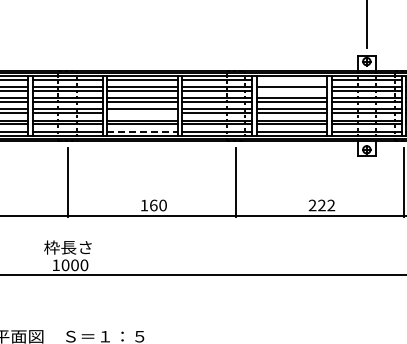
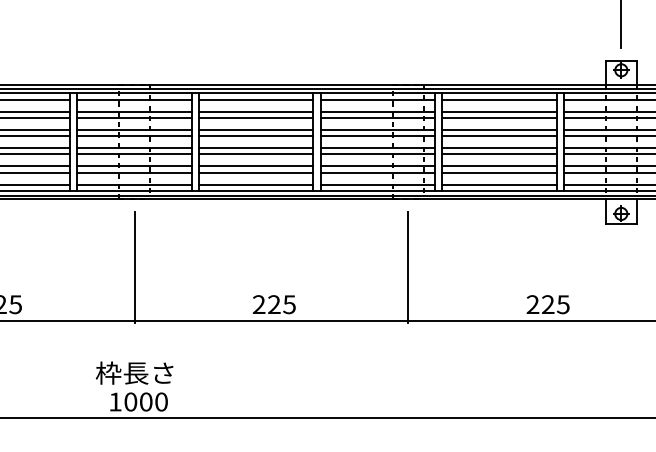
line: (291, 79) -> (498, 99), added
line: (291, 90) -> (498, 117), added
line: (142, 113) -> (256, 154), added
line: (143, 131) -> (257, 184), dashed -> solid
text: (153, 205) -> (273, 304), 160 -> 225
text: (331, 205) -> (563, 304), 222 -> 225

